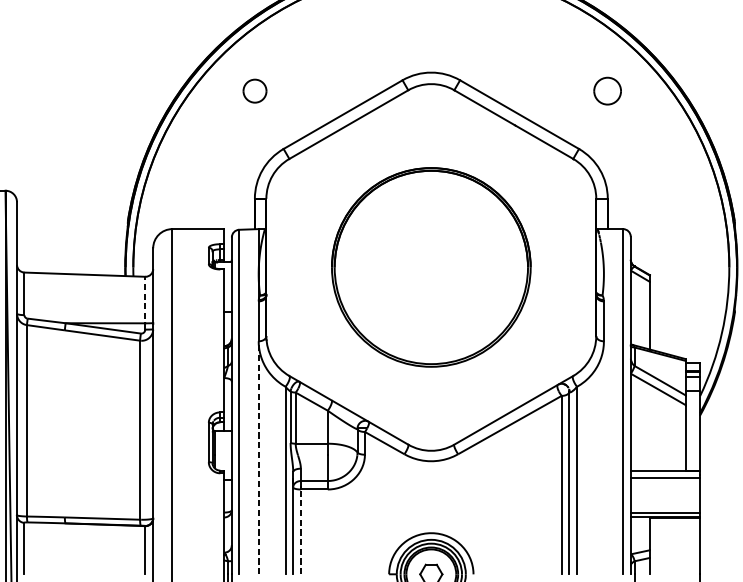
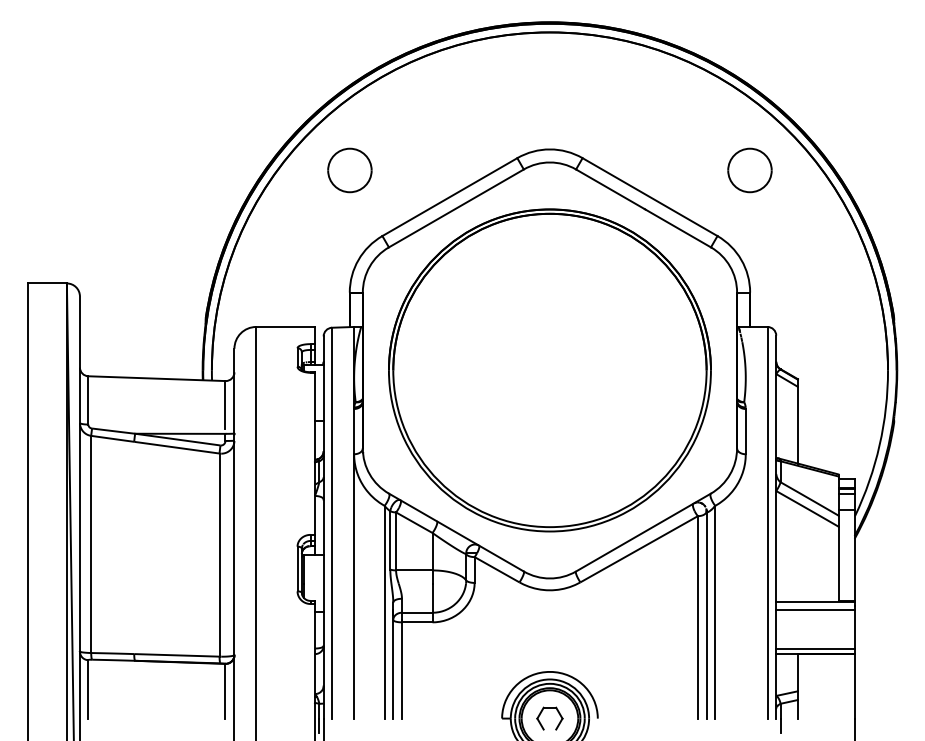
part: (254, 91) -> (349, 170), size x1.67
part: (607, 91) -> (749, 170), size x1.43
part: (430, 267) -> (549, 370), size x1.43
line: (145, 298) -> (225, 405), dashed -> solid
line: (259, 457) -> (354, 585), dashed -> solid
line: (300, 531) -> (401, 670), dashed -> solid

